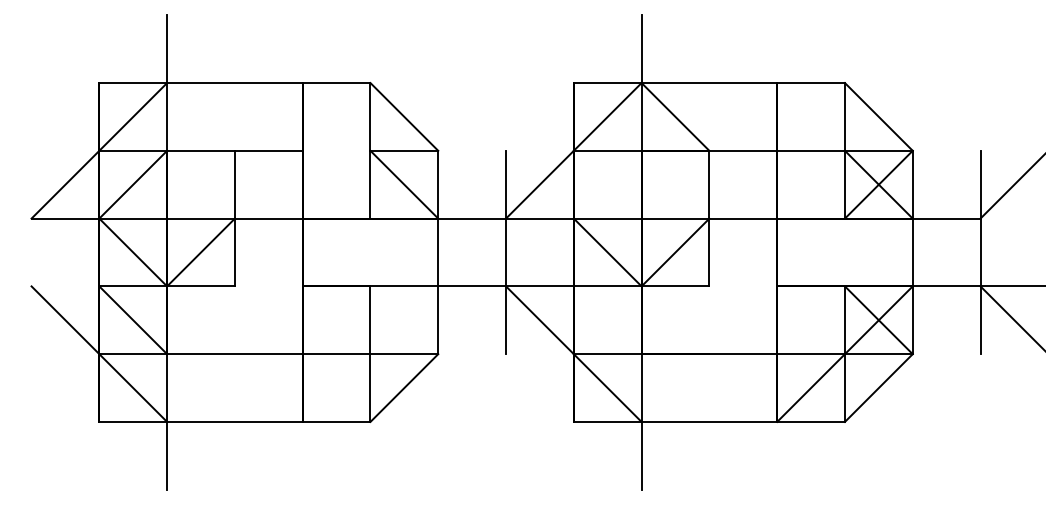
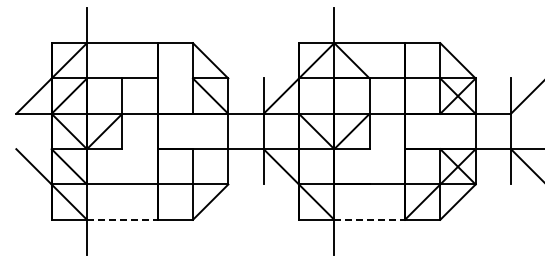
line: (235, 421) -> (122, 219), solid -> dashed
line: (711, 421) -> (370, 219), solid -> dashed

